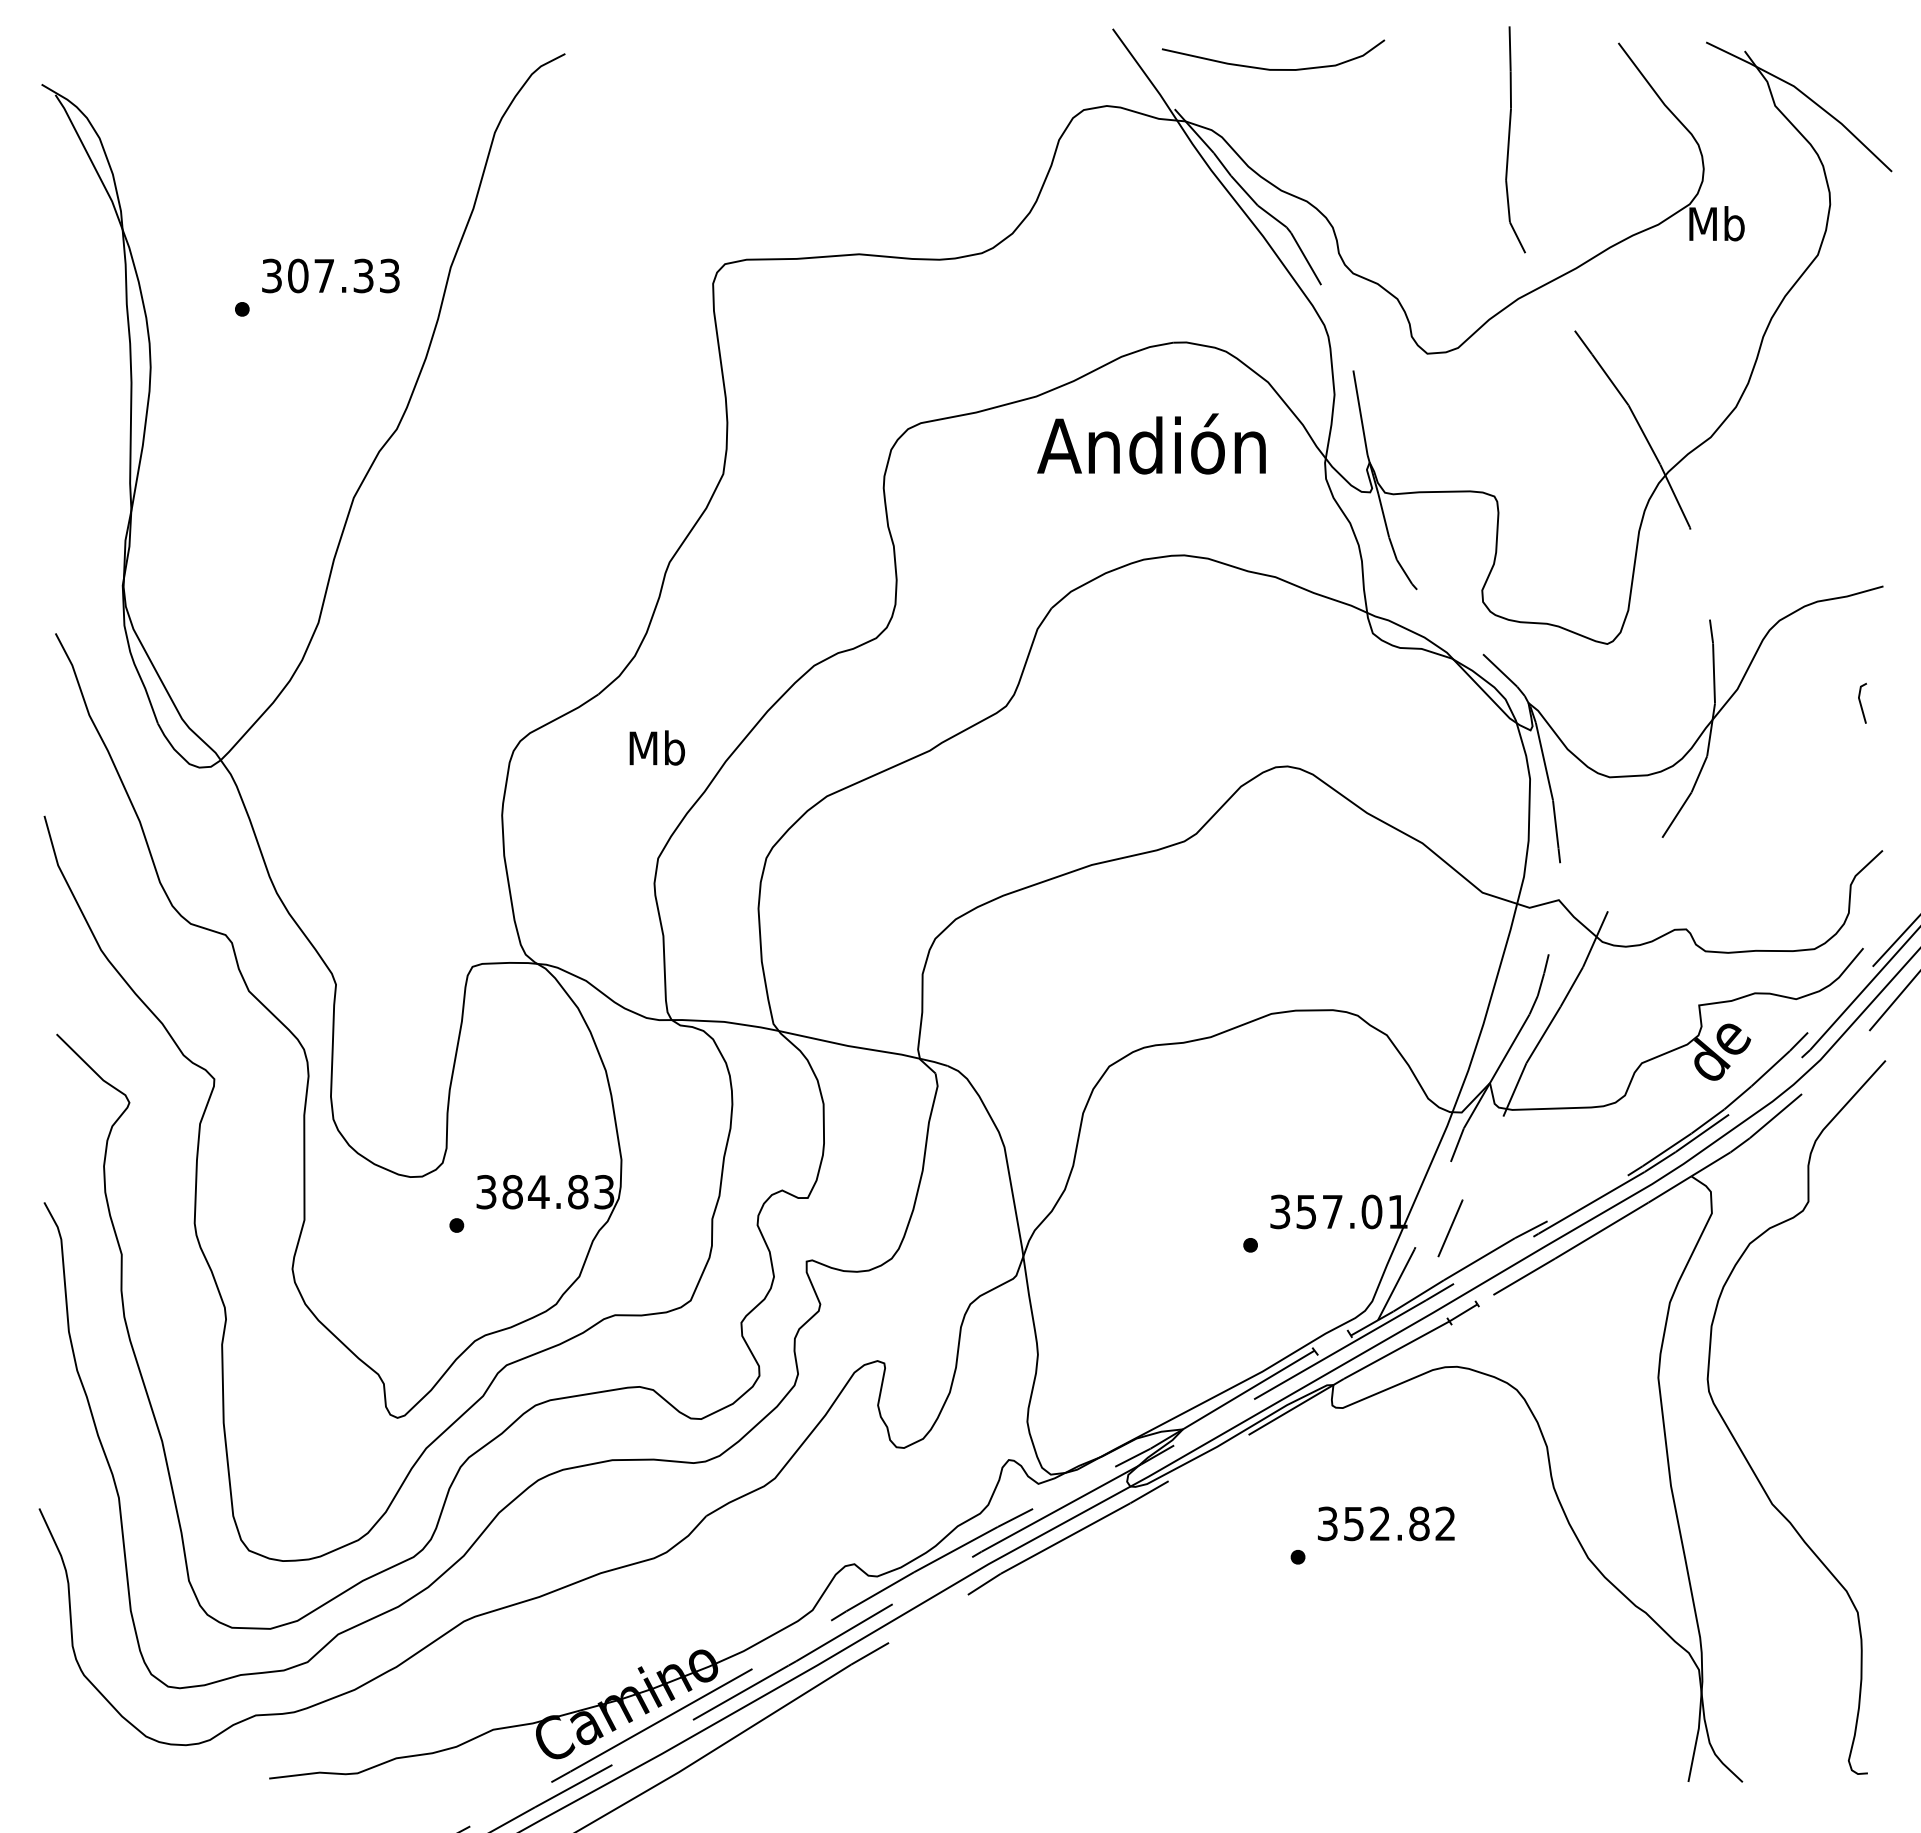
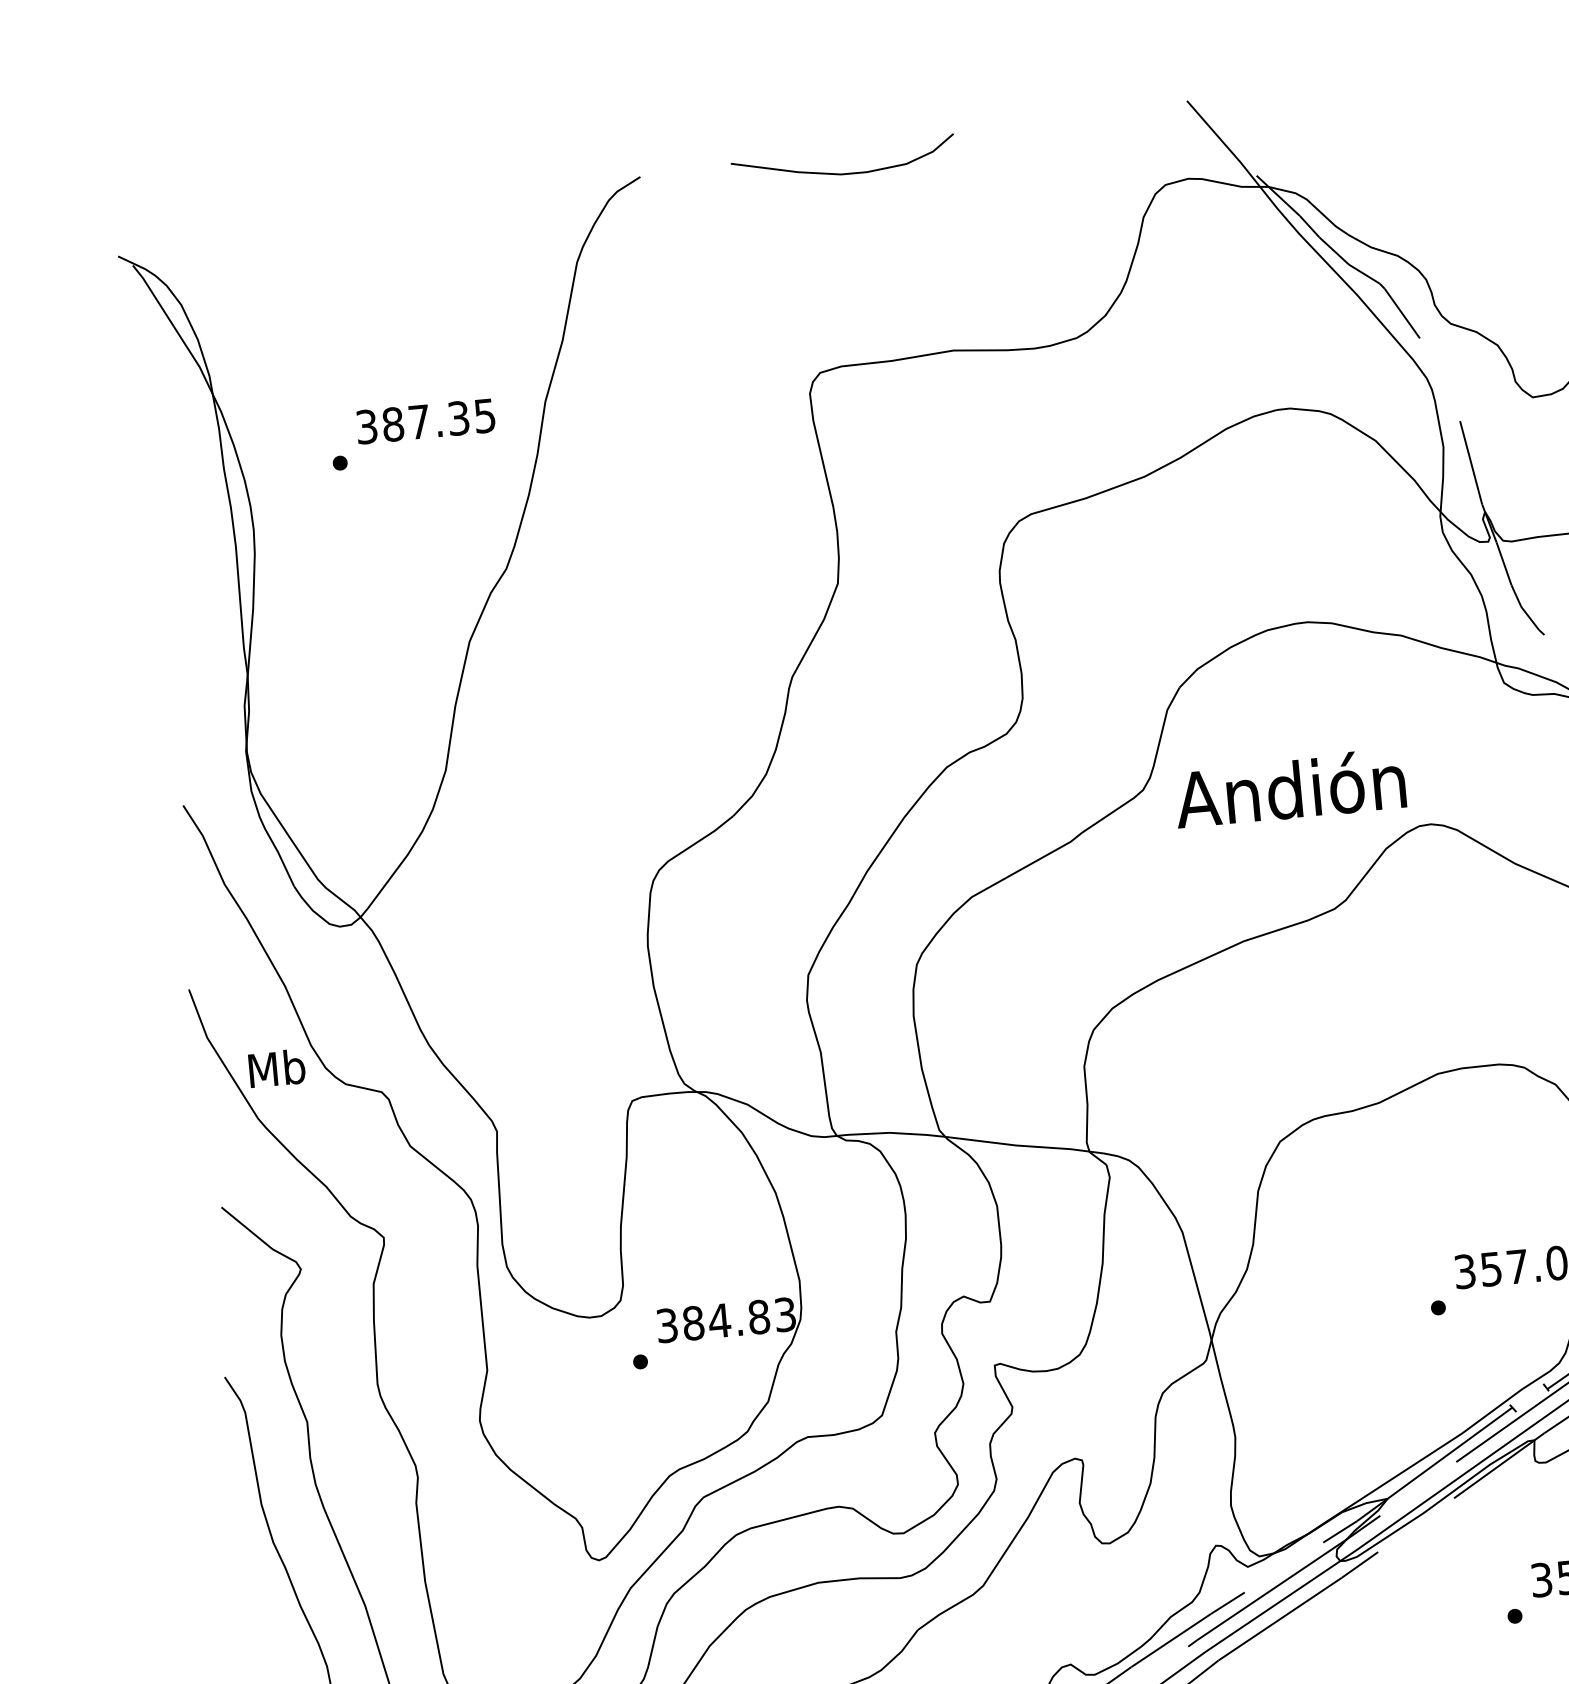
curve: (1269, 68) -> (840, 173), moved
text: (343, 275) -> (438, 419), 307.33 -> 387.35
text: (1151, 443) -> (1289, 787), moved
text: (656, 747) -> (276, 1067), moved

